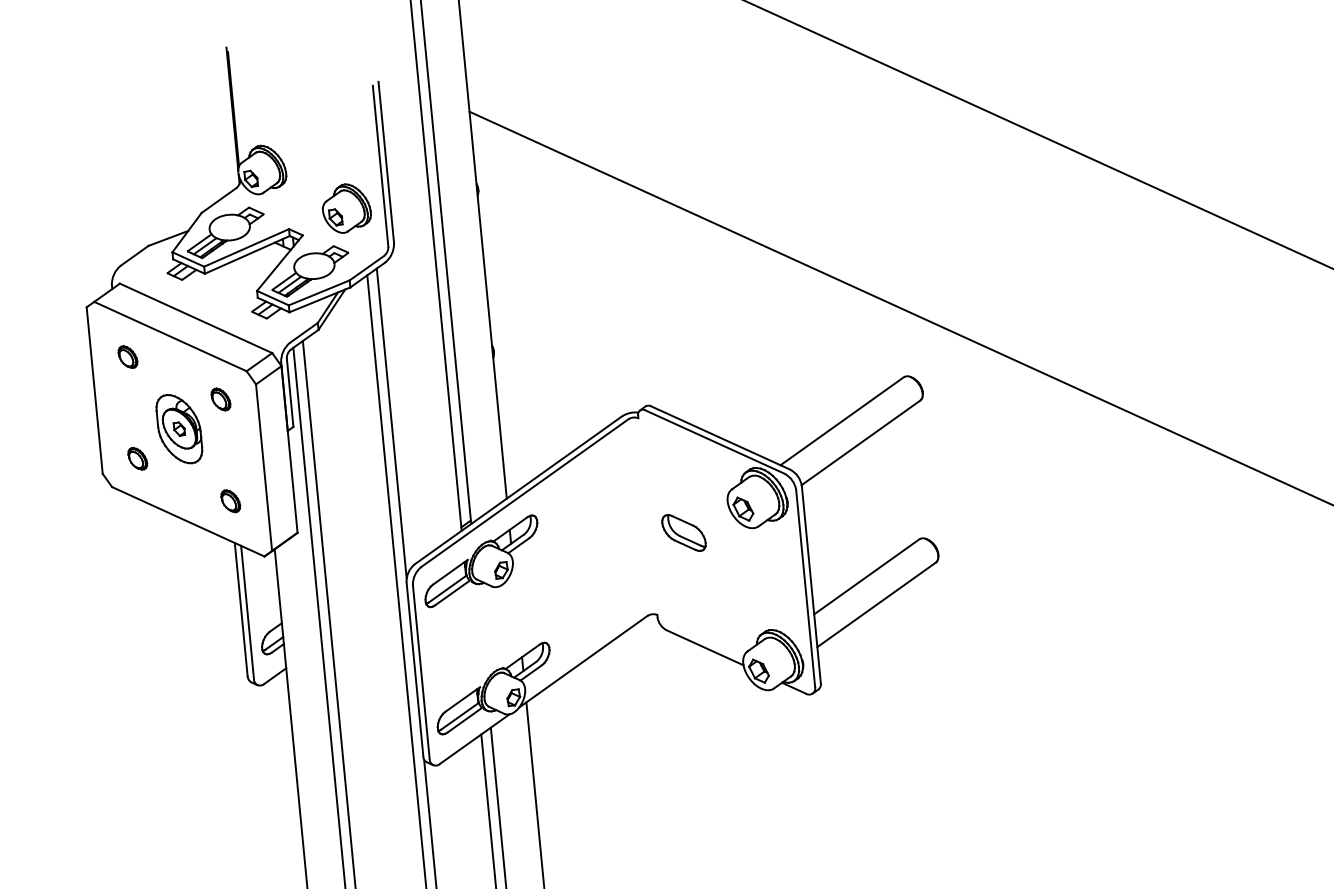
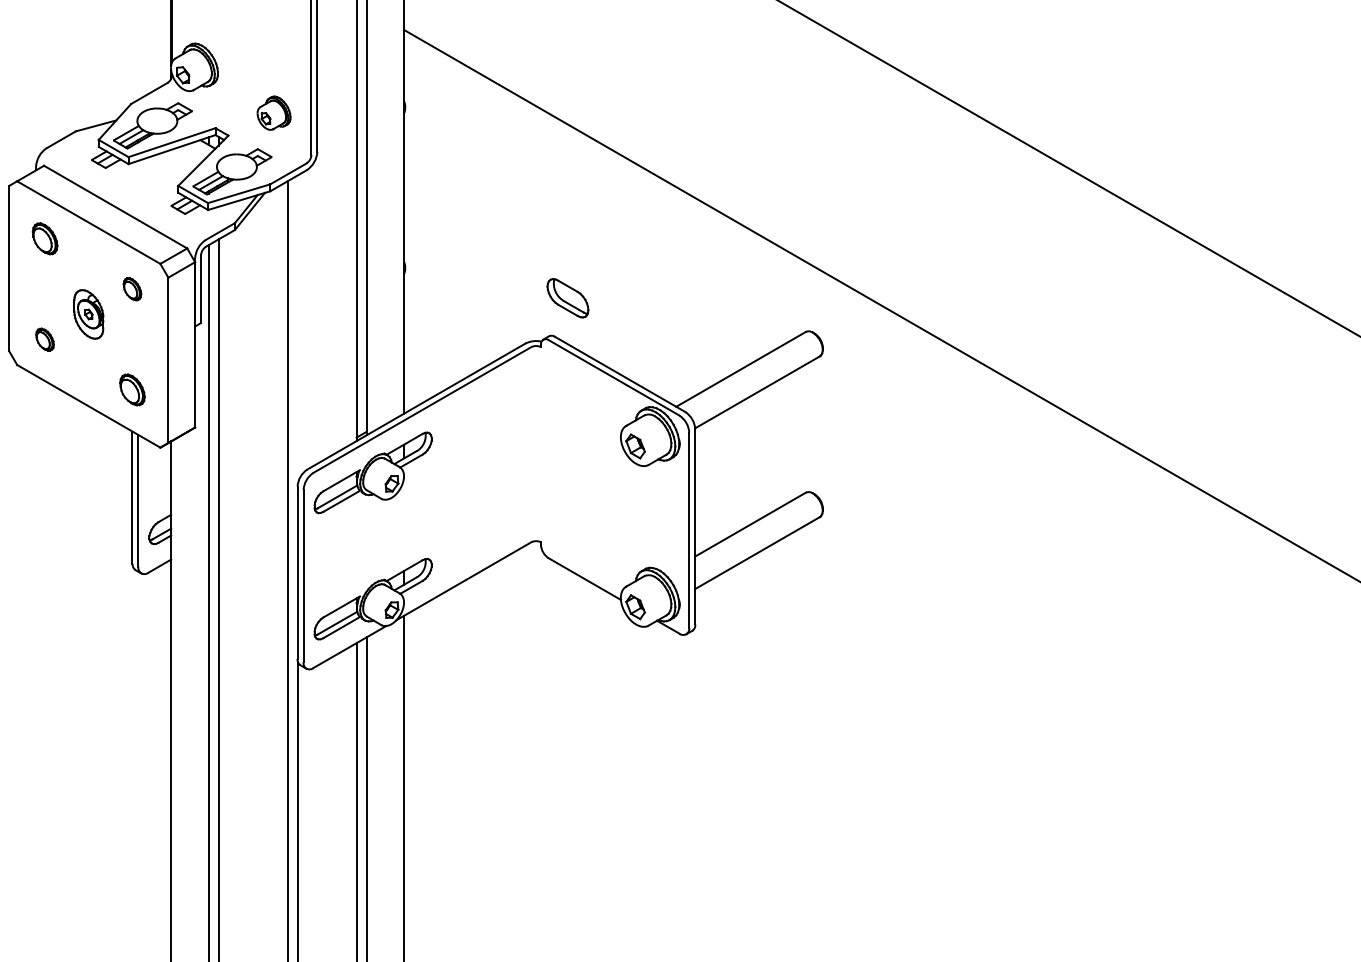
part: (345, 207) -> (273, 112), size x0.7
part: (127, 356) -> (44, 238), size x1.4
line: (392, 422) -> (298, 328), removed
part: (179, 429) -> (88, 314), size x0.7
part: (230, 501) -> (132, 390), size x1.4
part: (683, 533) -> (567, 298), moved

